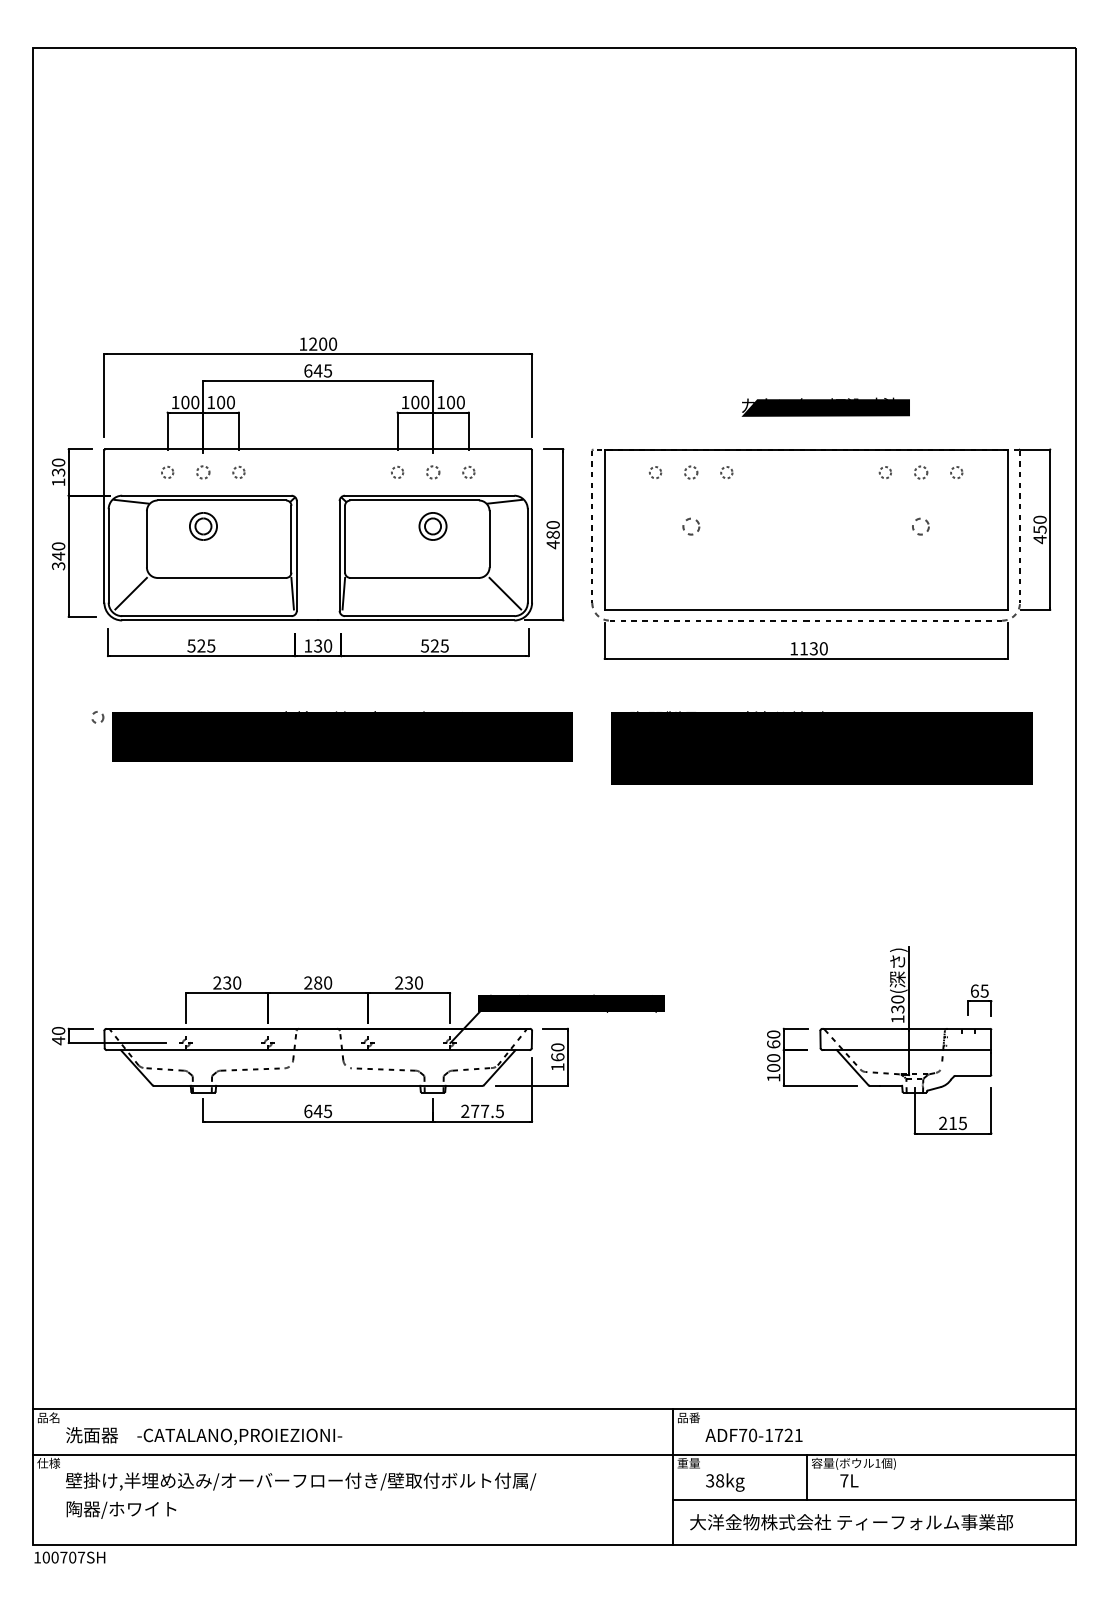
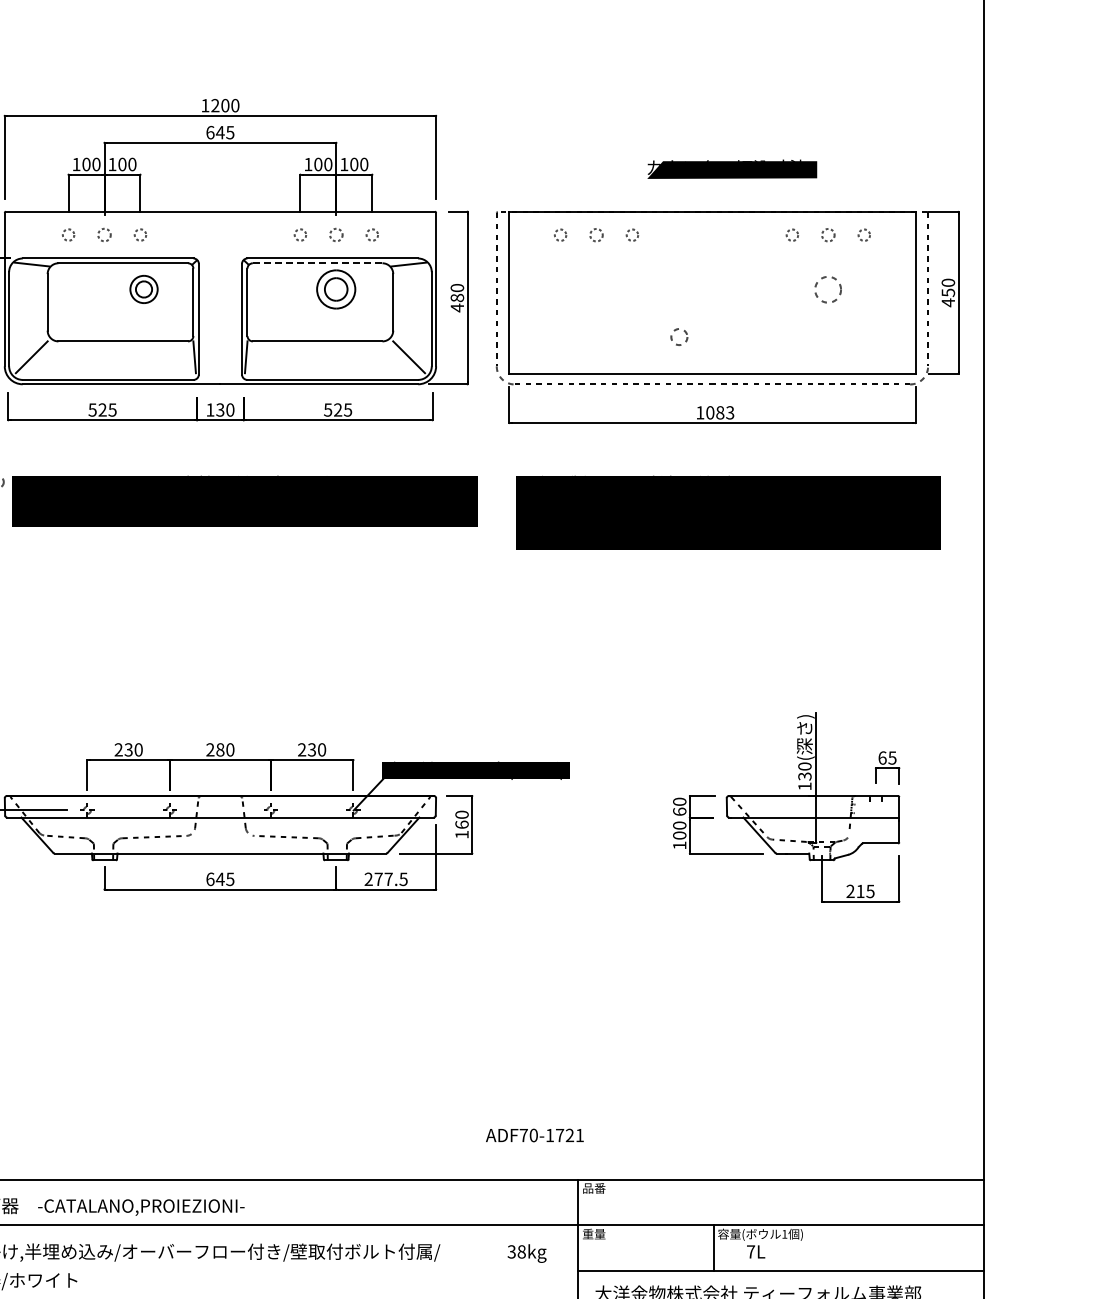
line: (415, 500) -> (318, 263), solid -> dashed
part: (203, 526) -> (144, 289), moved
part: (432, 526) -> (335, 289), size x1.4
circle: (691, 526) -> (679, 336), moved
circle: (920, 526) -> (827, 289), size x1.6
text: (813, 648) -> (719, 412), 1130 -> 1083
text: (753, 1435) -> (534, 1135), moved
text: (725, 1482) -> (527, 1253), moved

